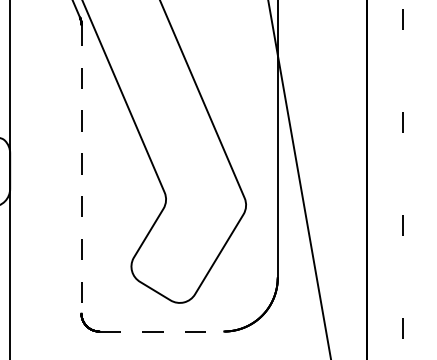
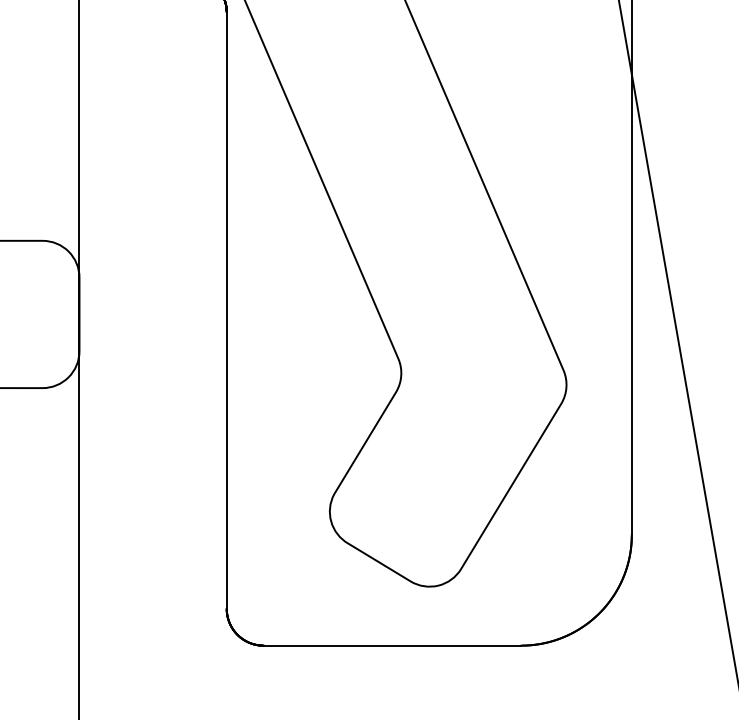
line: (81, 169) -> (226, 311), dashed -> solid
line: (162, 331) -> (393, 645), dashed -> solid

